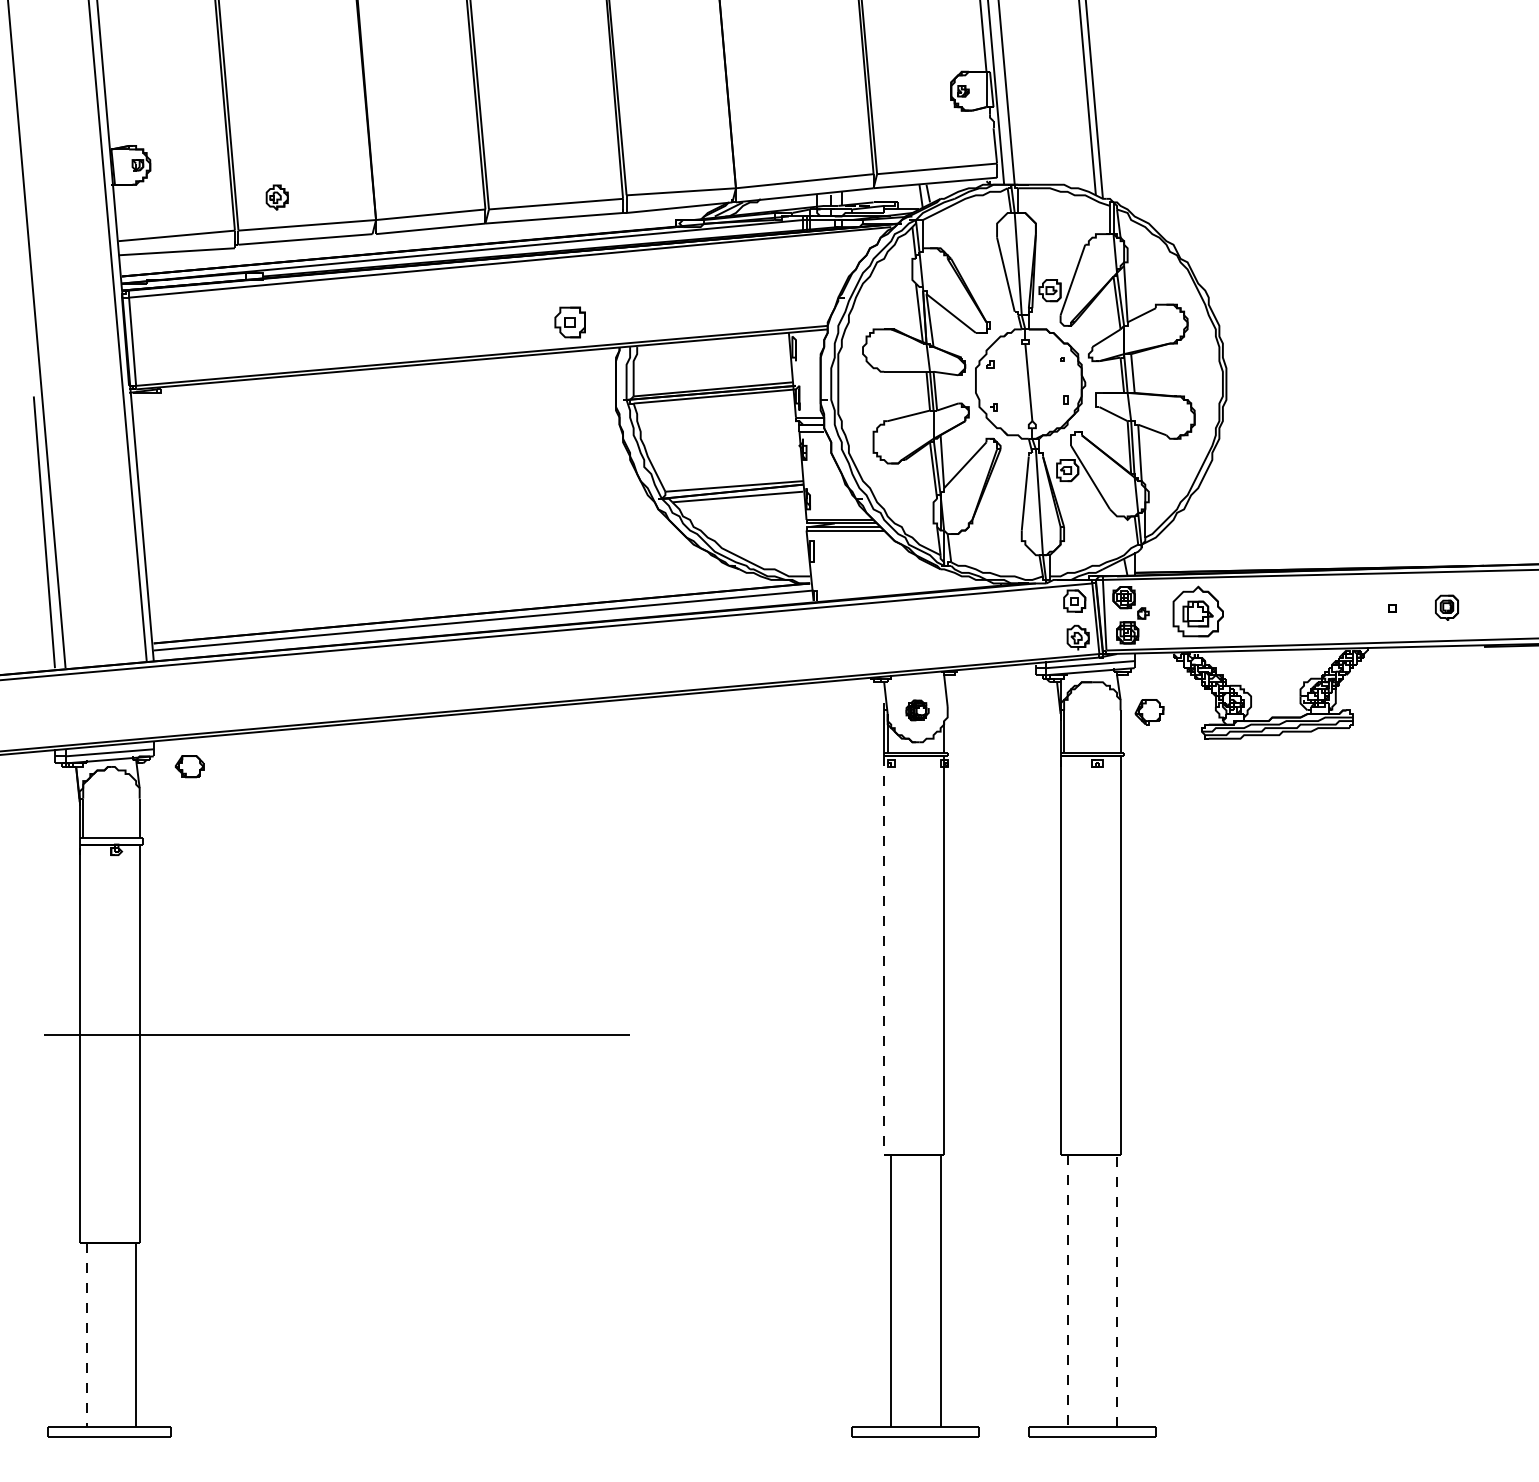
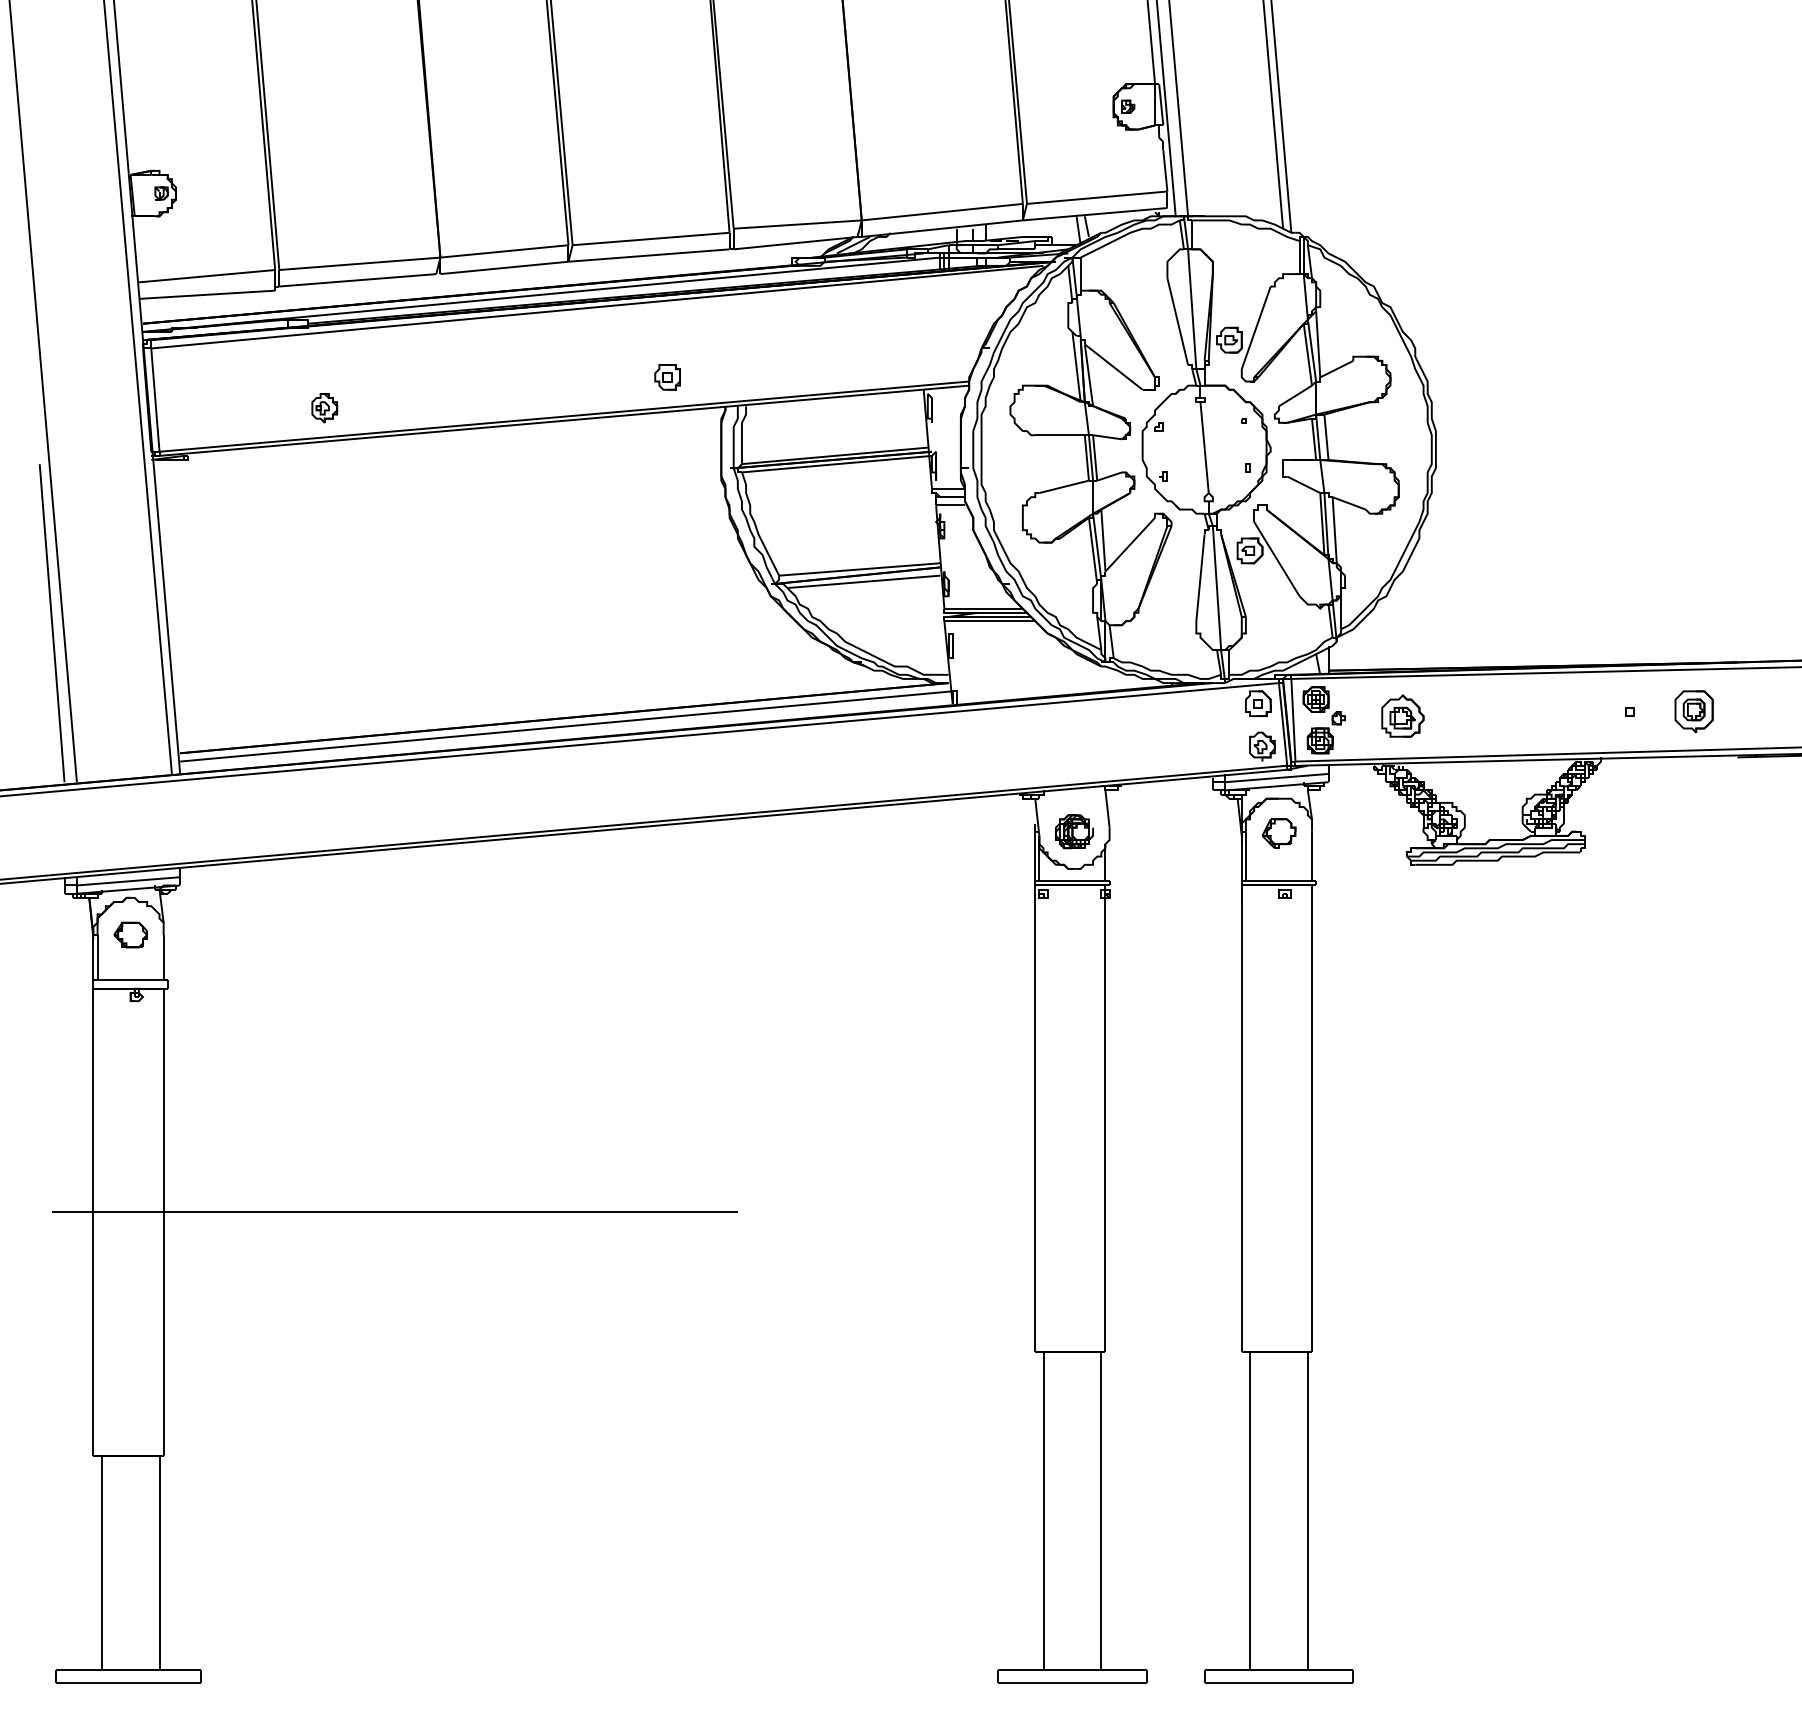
part: (276, 197) -> (323, 408), moved
part: (569, 321) -> (666, 376), size x0.71
part: (1446, 607) -> (1693, 711), size x1.43
part: (1197, 611) -> (1402, 715), size x0.71
part: (917, 710) -> (1074, 831), size x1.43
part: (1149, 712) -> (1279, 834), moved
part: (189, 766) -> (130, 934), moved
line: (884, 956) -> (1035, 1119), dashed -> solid
line: (1067, 1290) -> (1249, 1510), dashed -> solid
line: (1117, 1290) -> (1308, 1510), dashed -> solid
line: (86, 1335) -> (101, 1563), dashed -> solid

